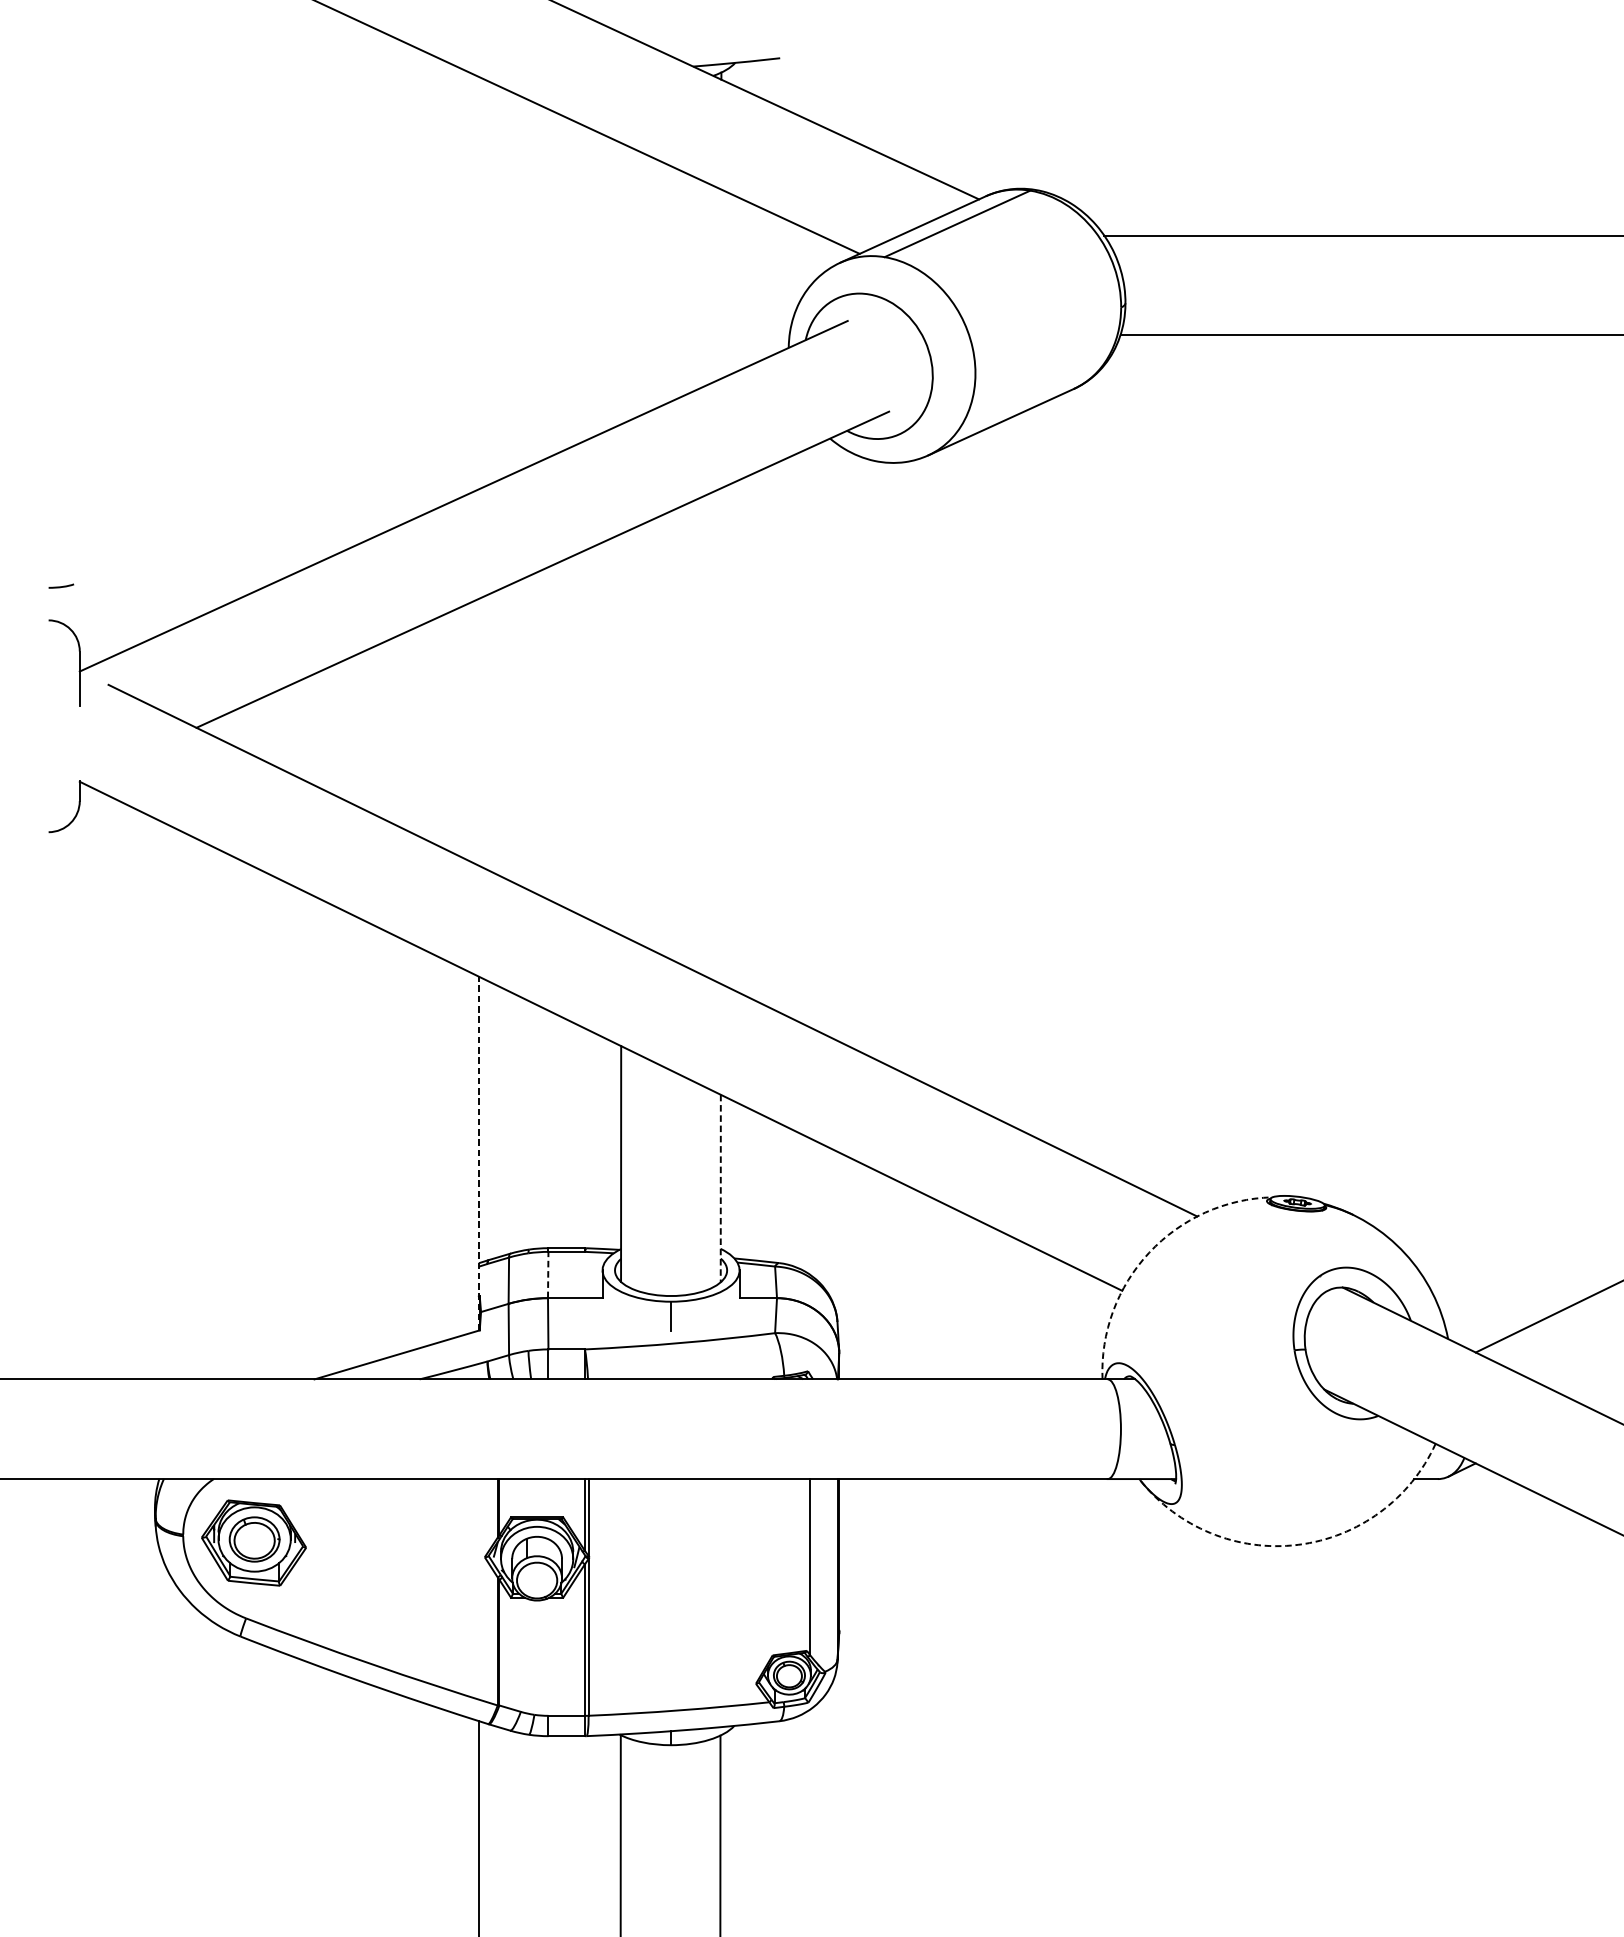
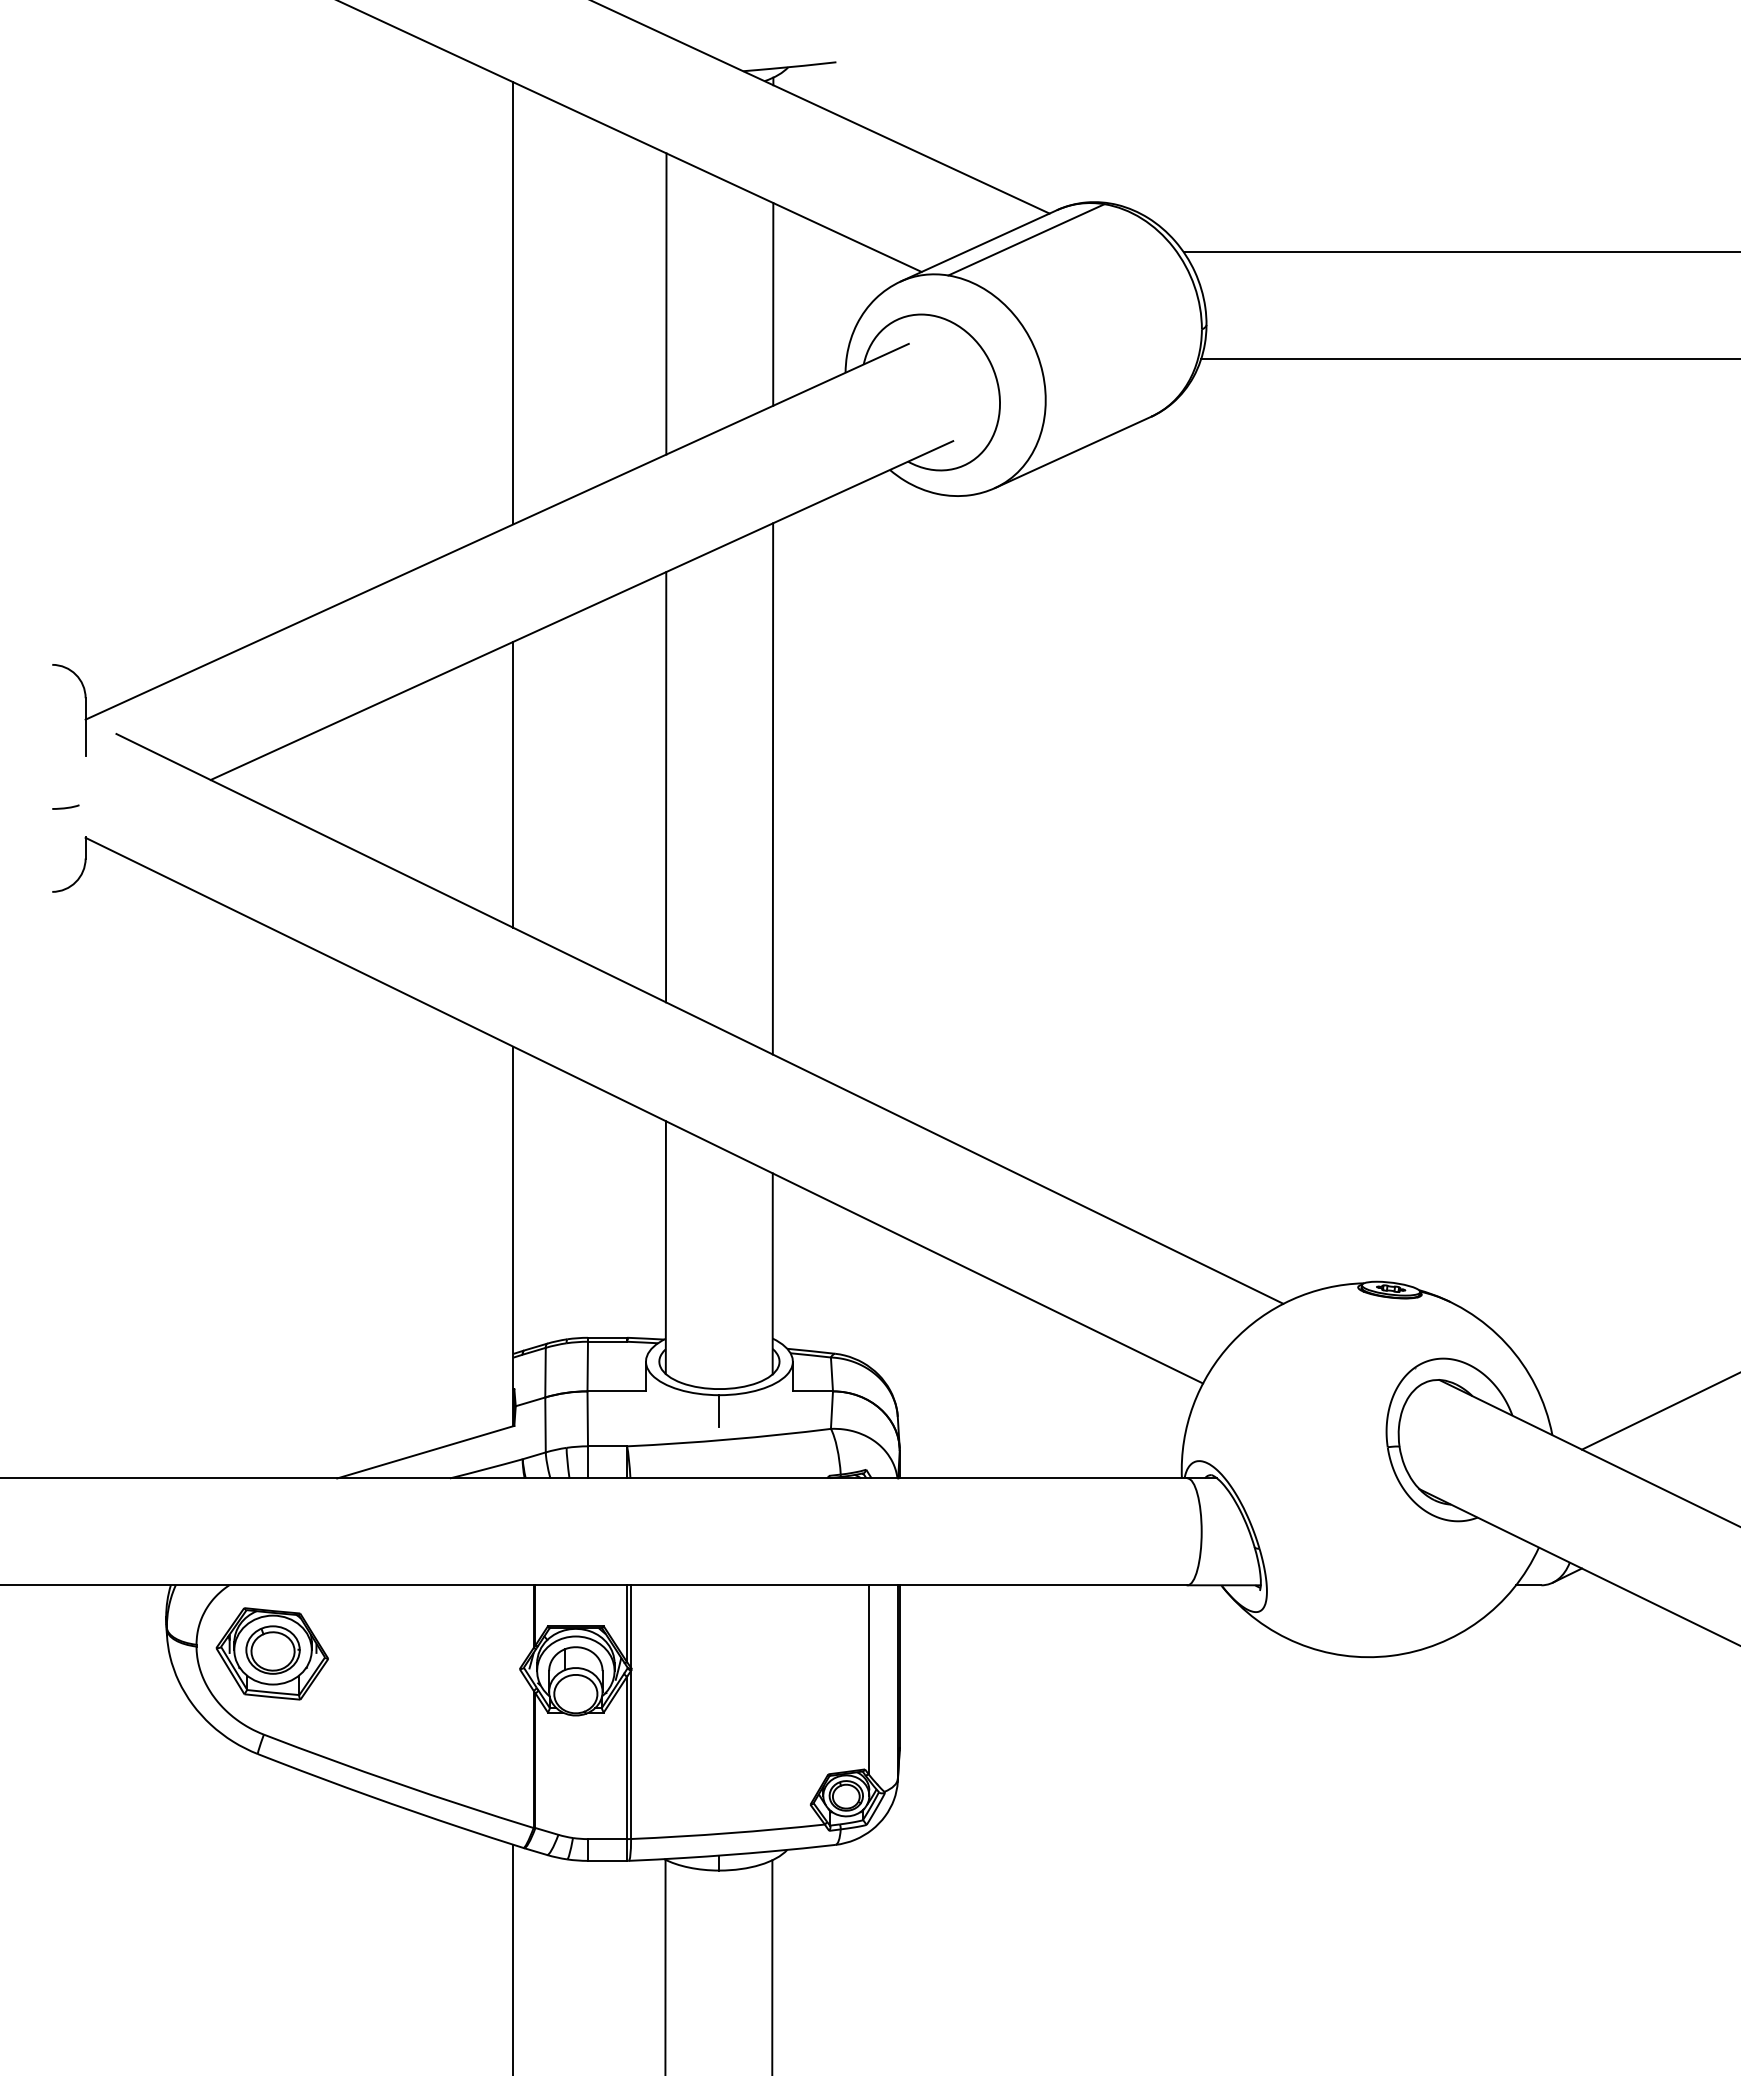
line: (478, 283) -> (513, 303), added
line: (621, 283) -> (666, 303), added
line: (721, 284) -> (773, 304), added
line: (61, 586) -> (65, 807), moved
line: (478, 732) -> (513, 784), added
line: (621, 734) -> (666, 787), added
line: (720, 735) -> (772, 788), added
line: (478, 1153) -> (513, 1236), dashed -> solid
line: (720, 1188) -> (772, 1273), dashed -> solid
arc: (1149, 1252) -> (1232, 1342), dashed -> solid
line: (547, 1274) -> (587, 1366), dashed -> solid
arc: (1298, 1544) -> (1391, 1655), dashed -> solid

